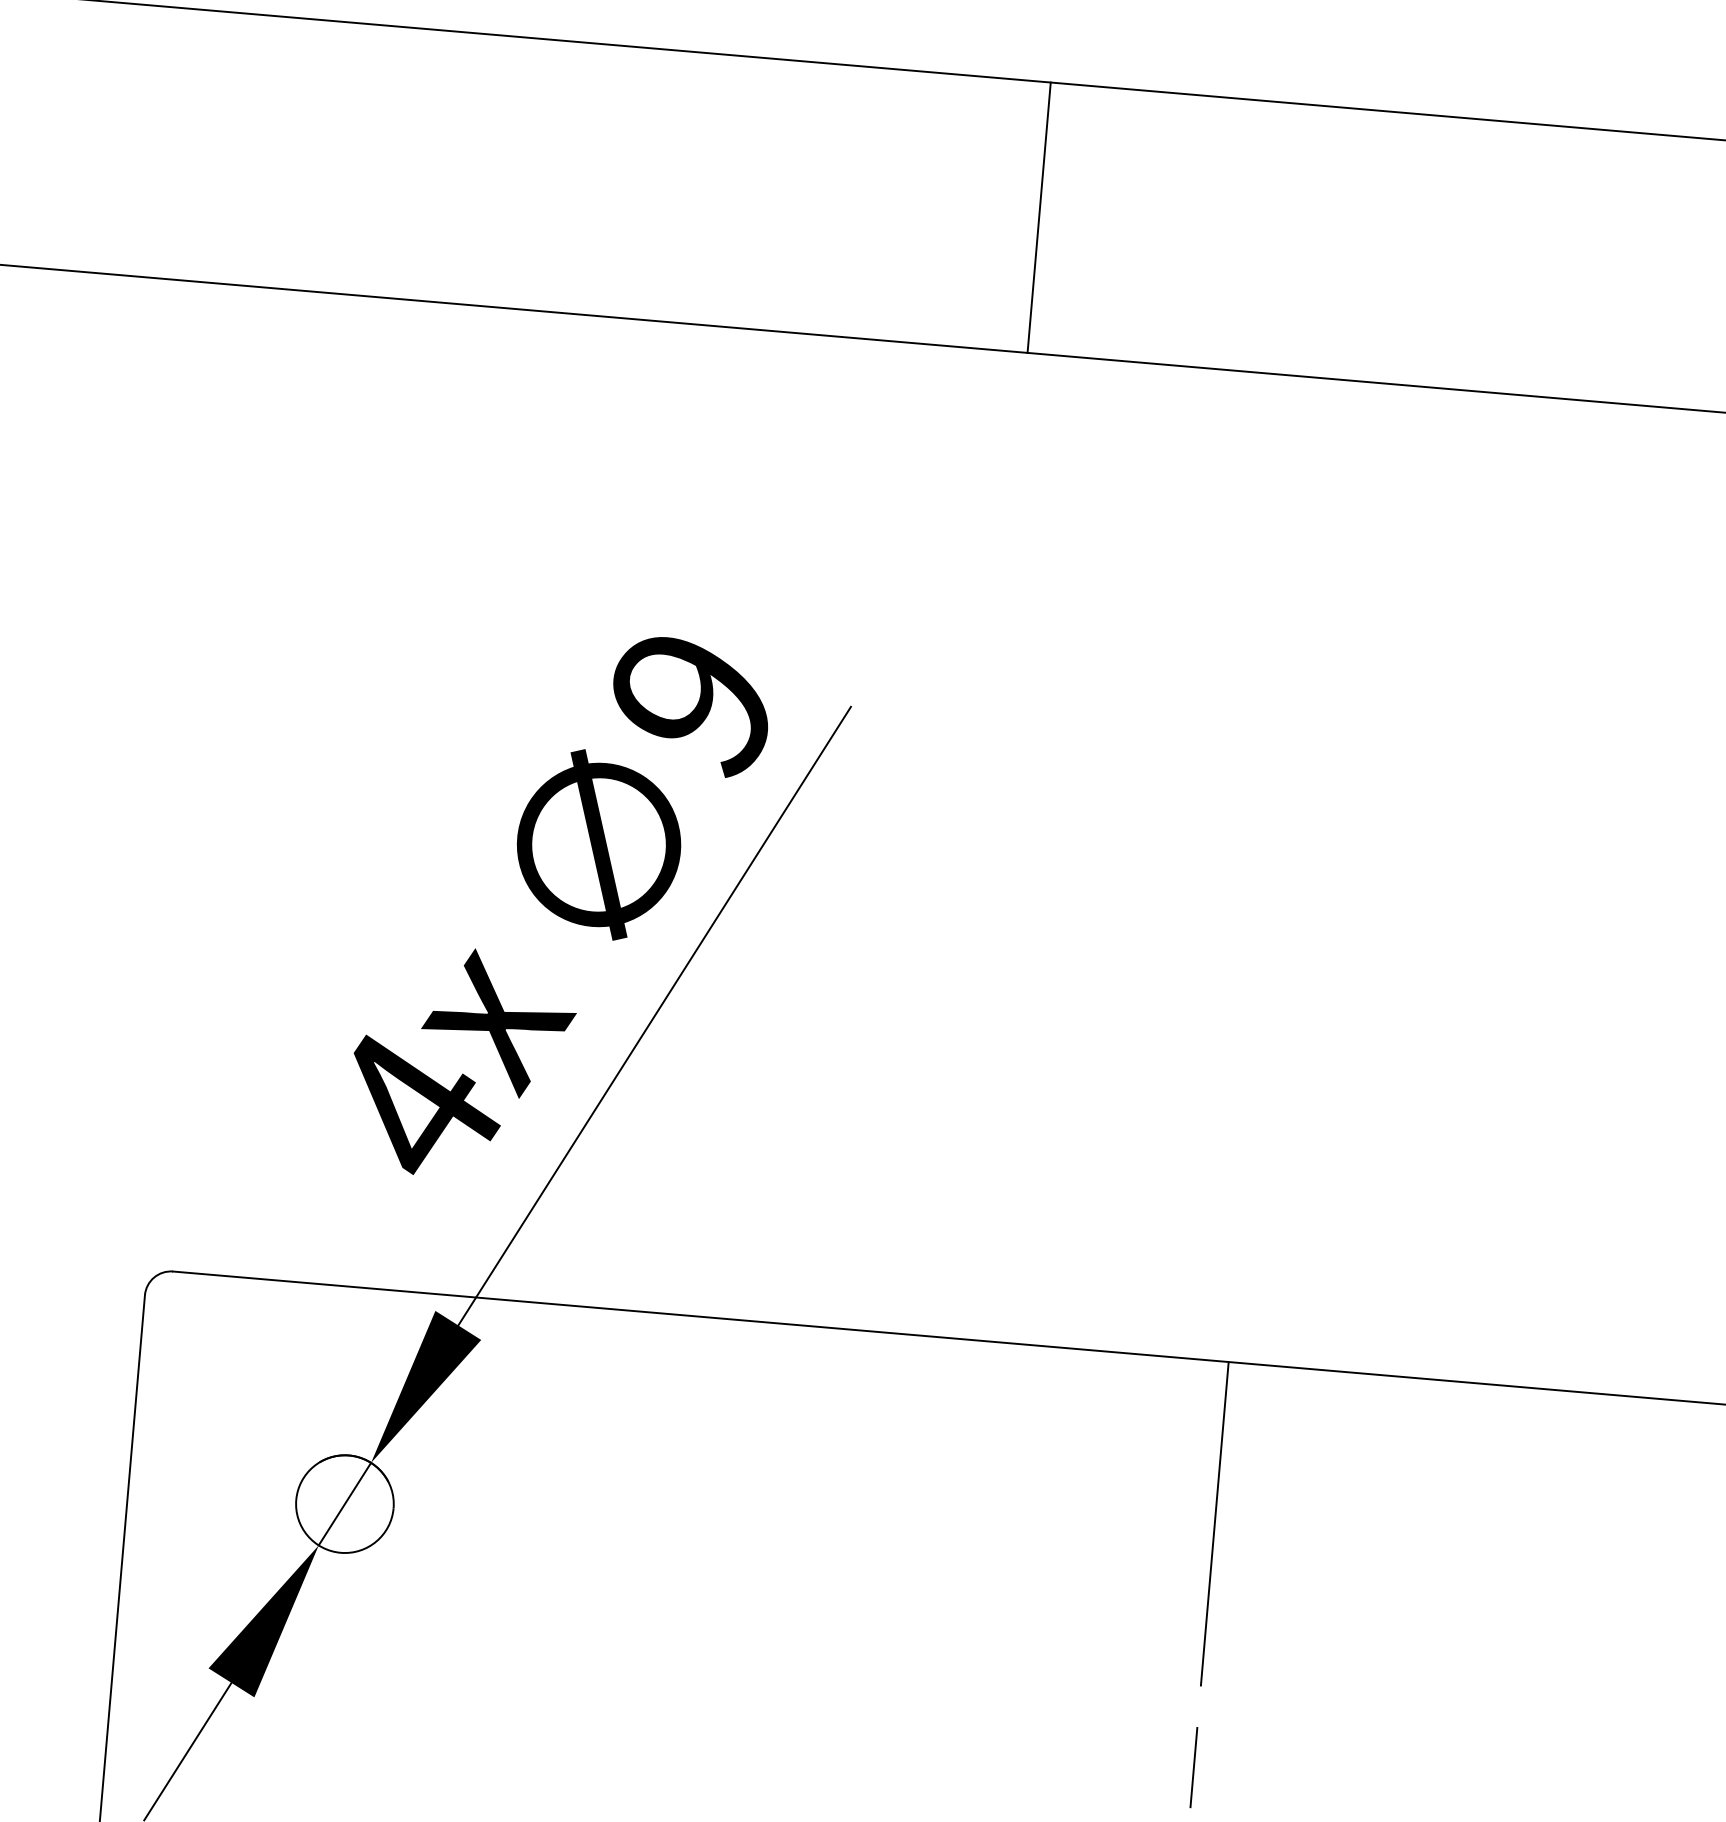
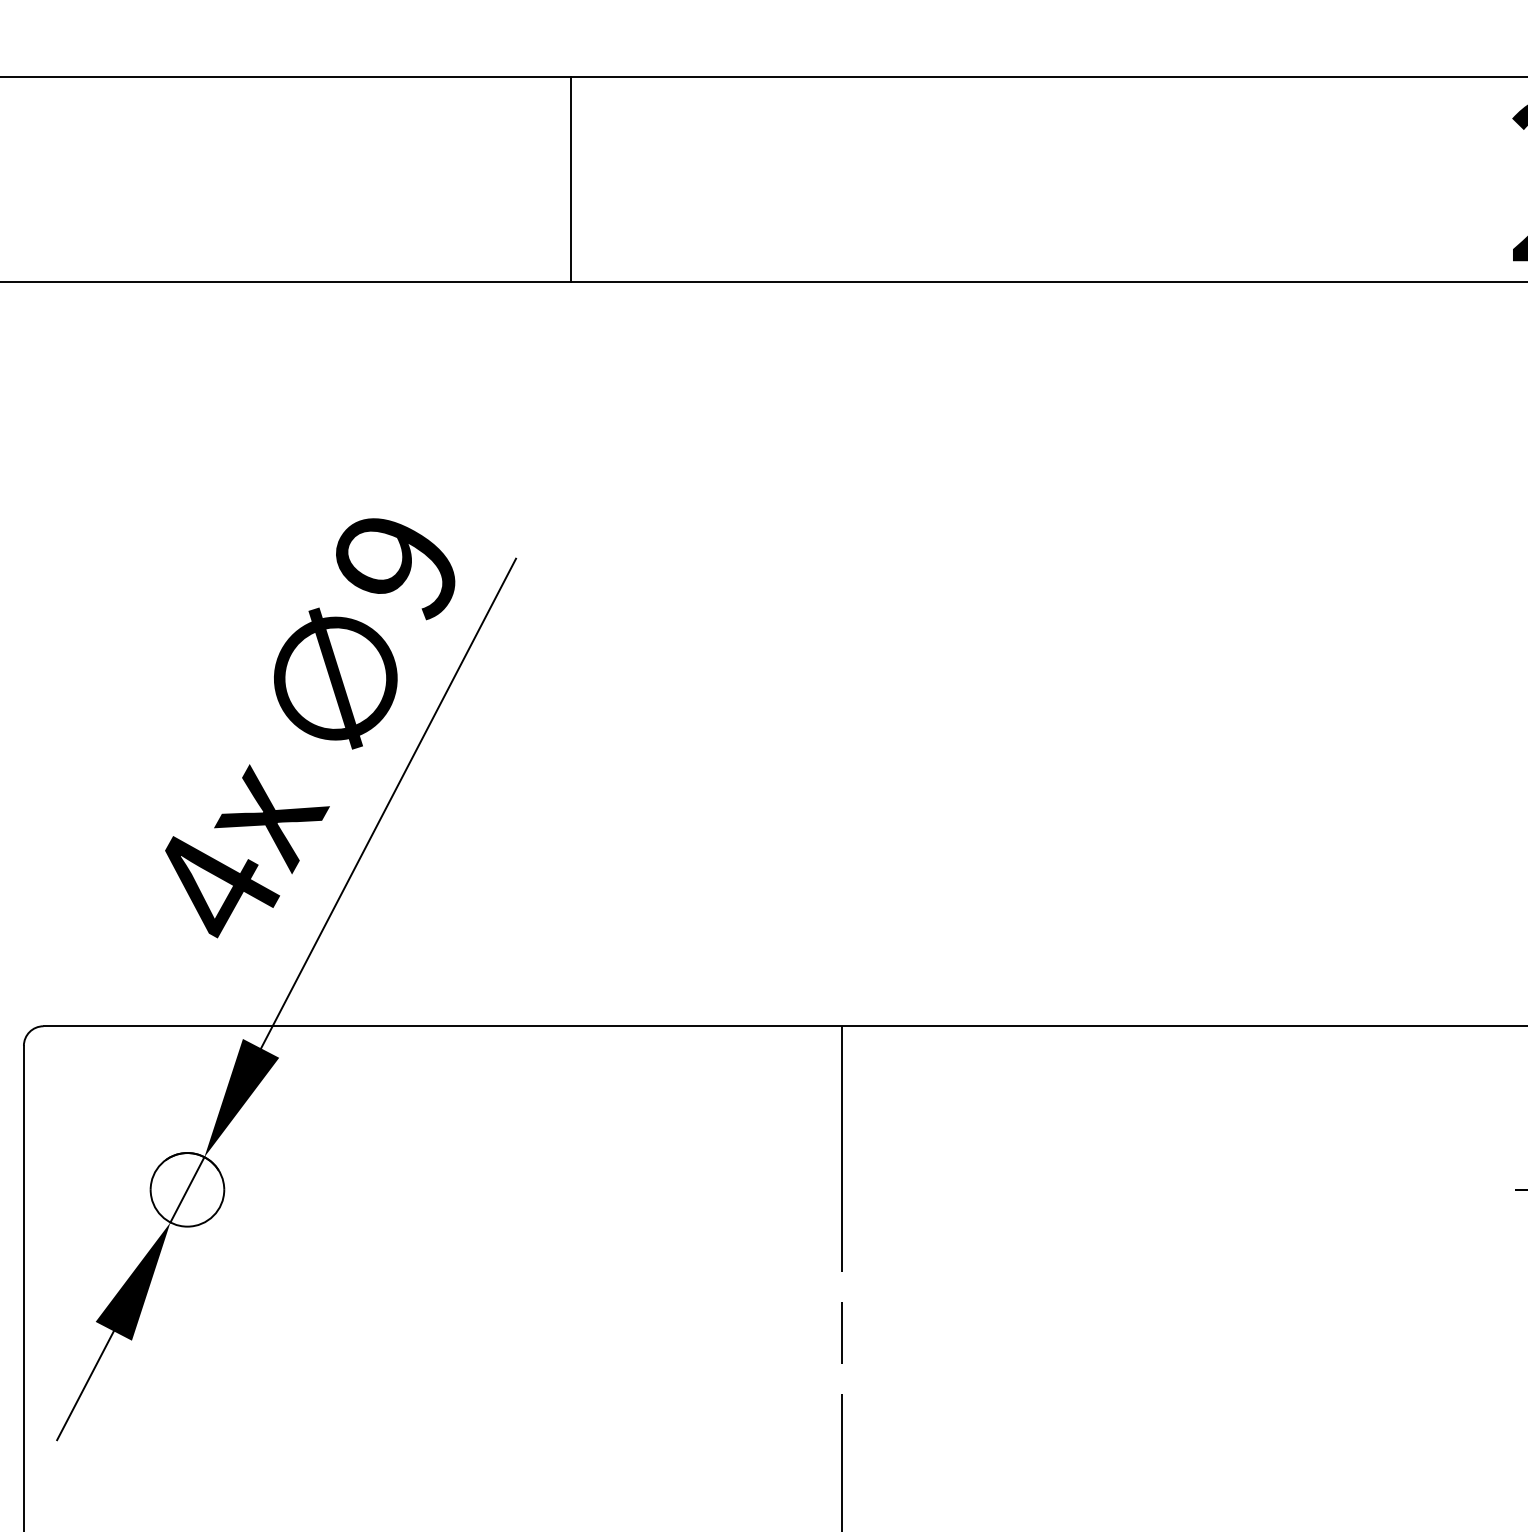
line: (1038, 217) -> (570, 179), moved

